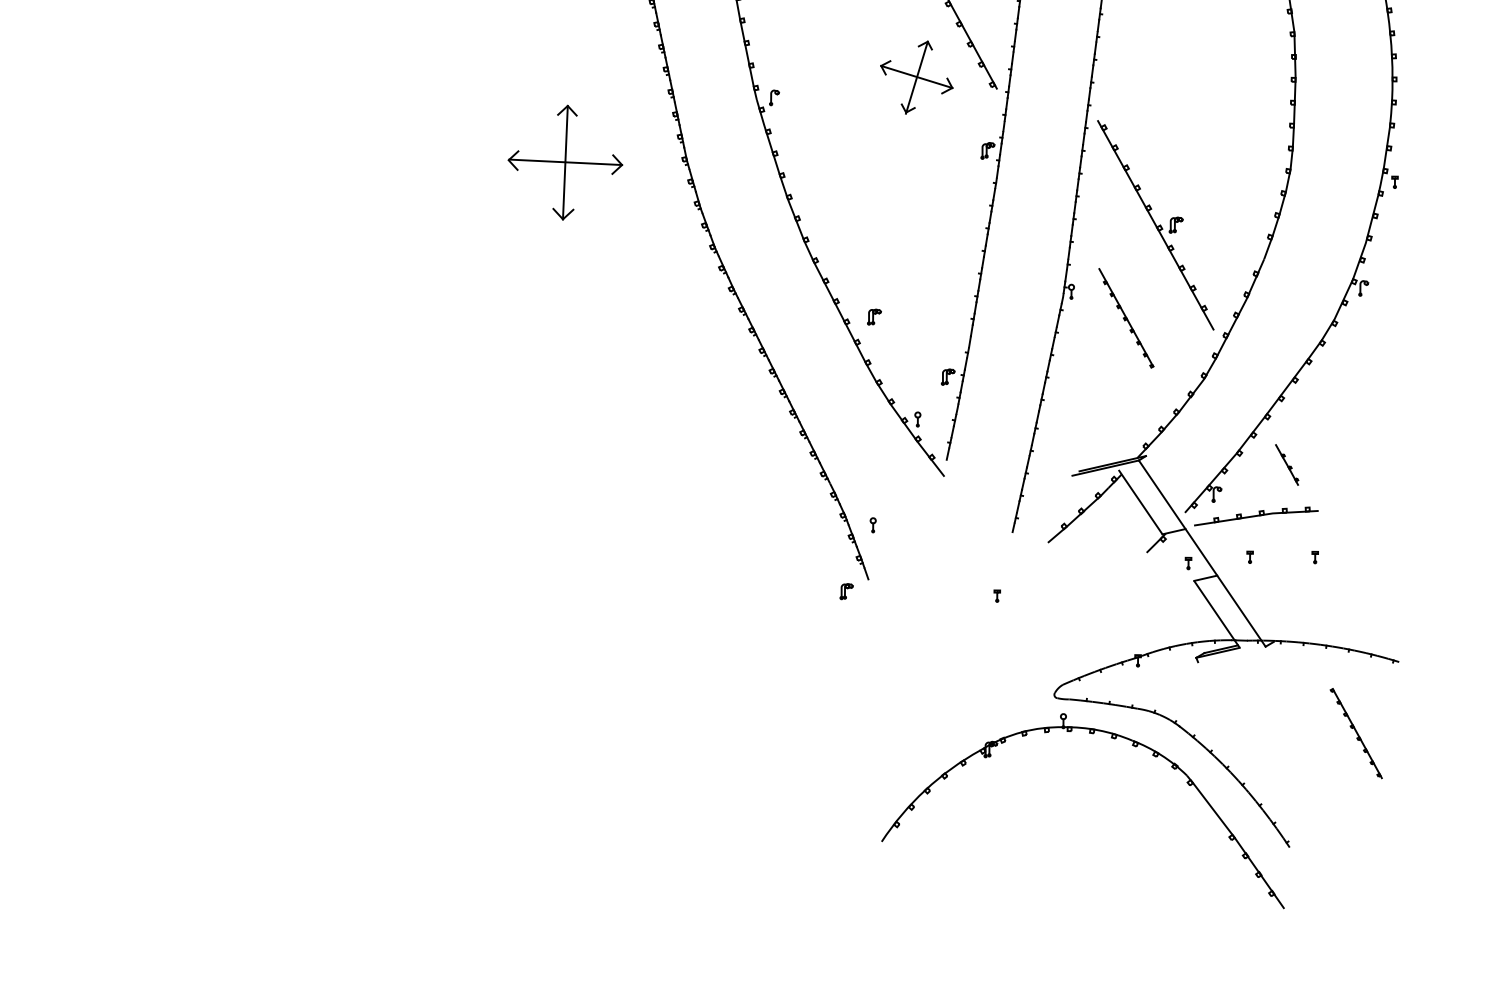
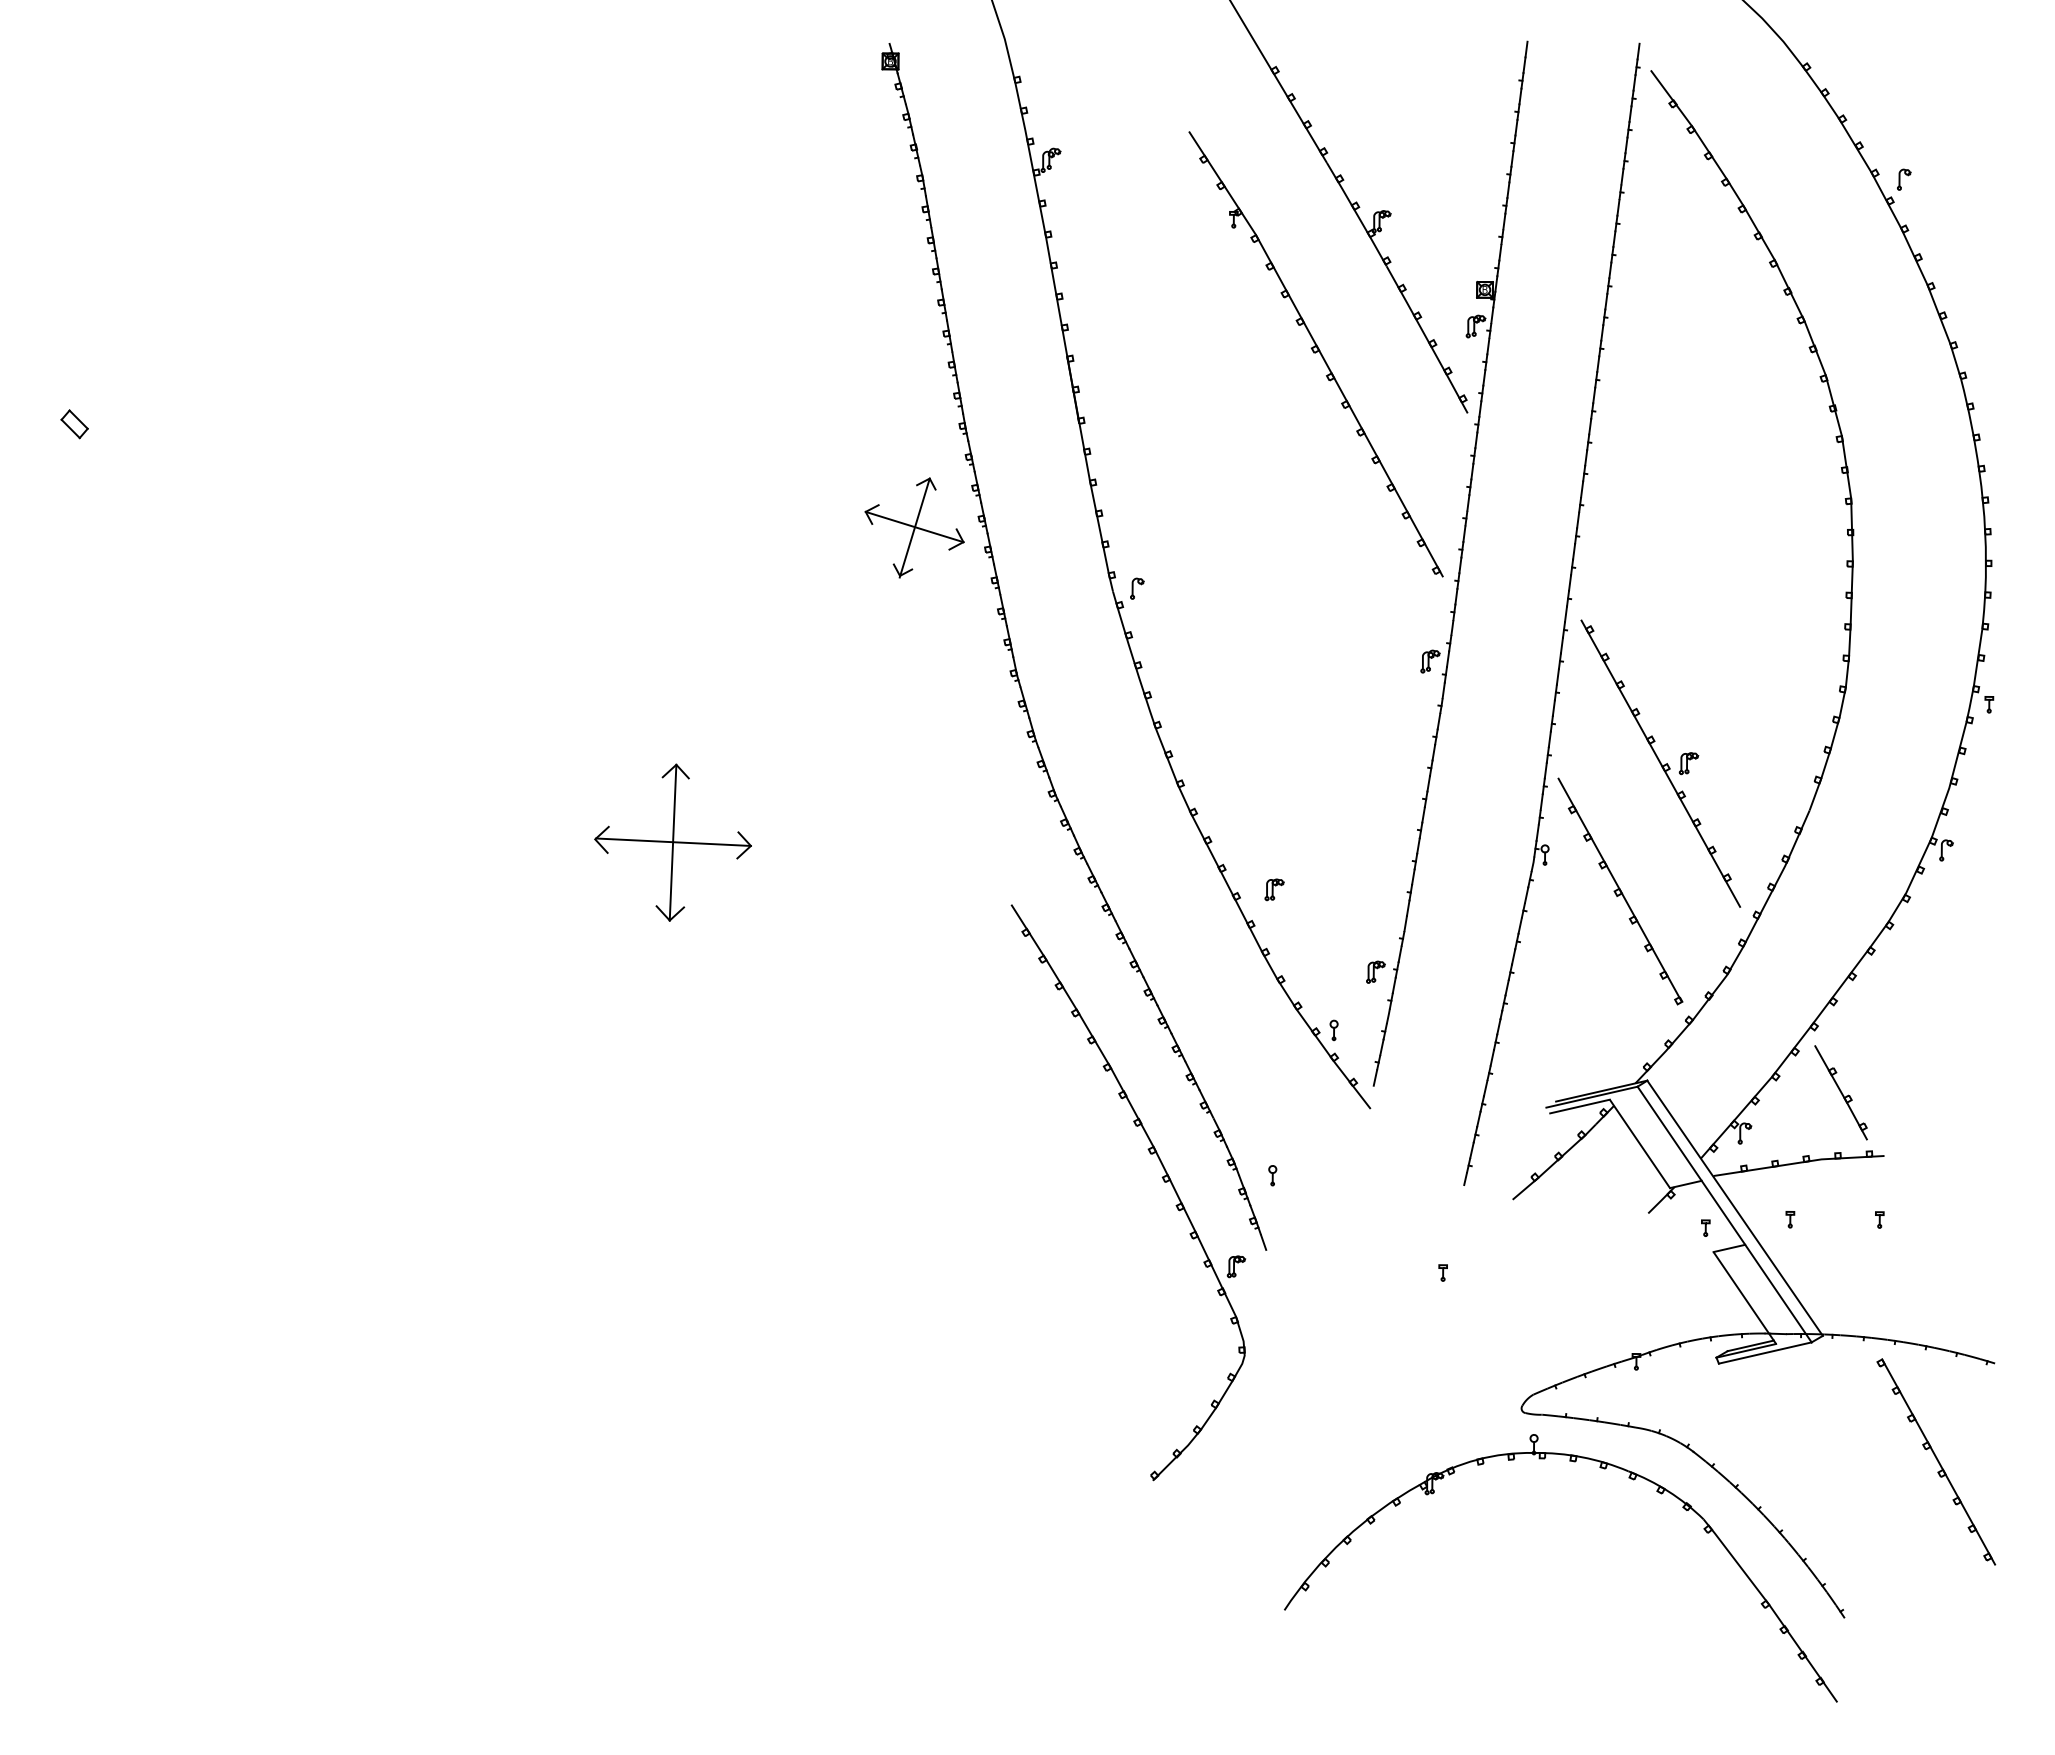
part: (916, 77) -> (914, 527), moved
part: (564, 162) -> (672, 842), moved
part: (1126, 318) -> (1620, 891), size x1.67
part: (1286, 464) -> (1840, 1092), size x1.67
line: (1096, 474) -> (1579, 1106), added
part: (792, 526) -> (1161, 1177), added
line: (1209, 548) -> (1734, 1207), added
line: (1231, 654) -> (1764, 1352), added
part: (1356, 733) -> (1936, 1461), size x1.67

